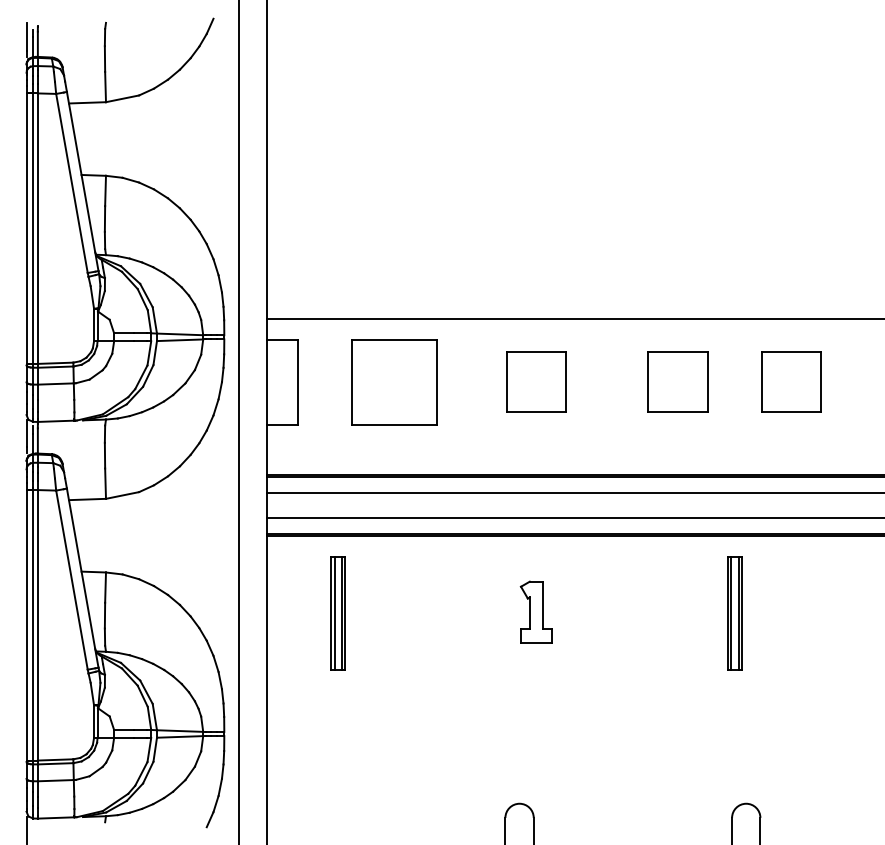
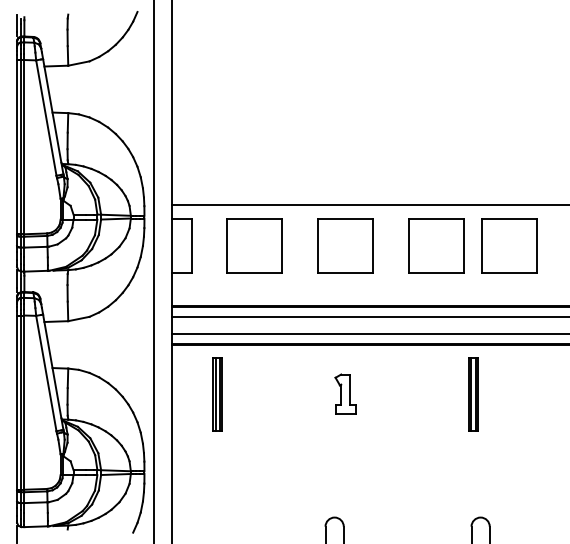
part: (536, 381) -> (345, 245), size x1.43
part: (677, 381) -> (436, 245), size x1.43
part: (791, 381) -> (509, 245), size x1.43

